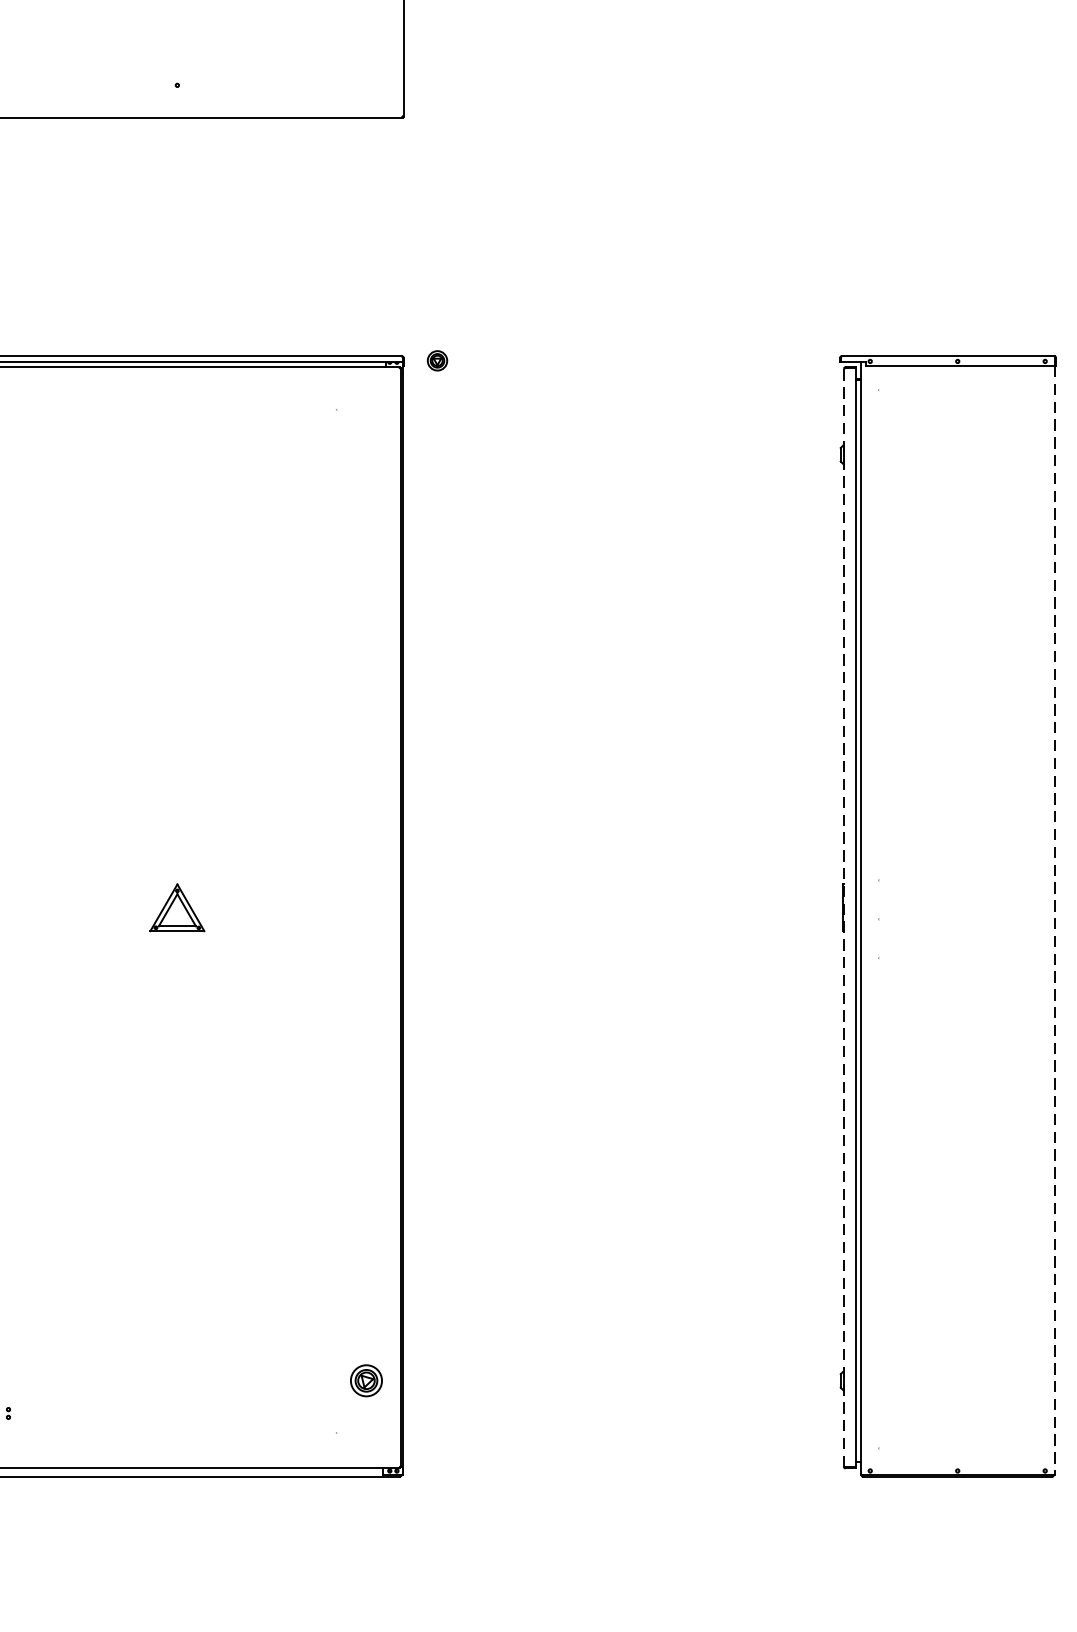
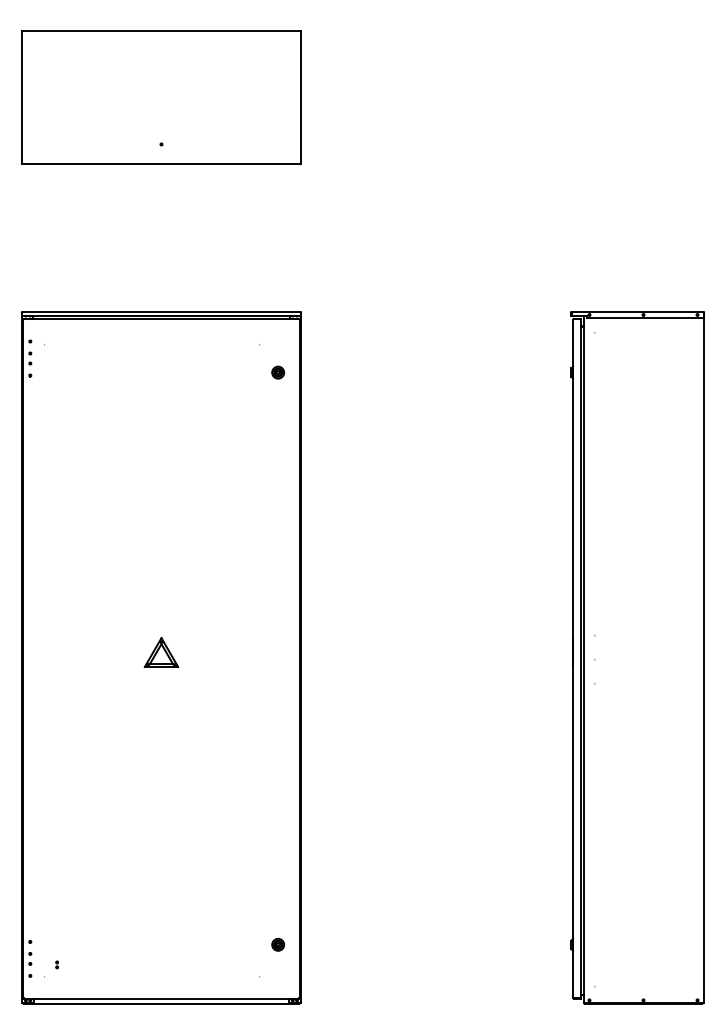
part: (436, 360) -> (277, 372), moved
line: (844, 917) -> (573, 658), dashed -> solid
line: (1054, 920) -> (703, 660), dashed -> solid
part: (365, 1380) -> (277, 944), size x0.62

